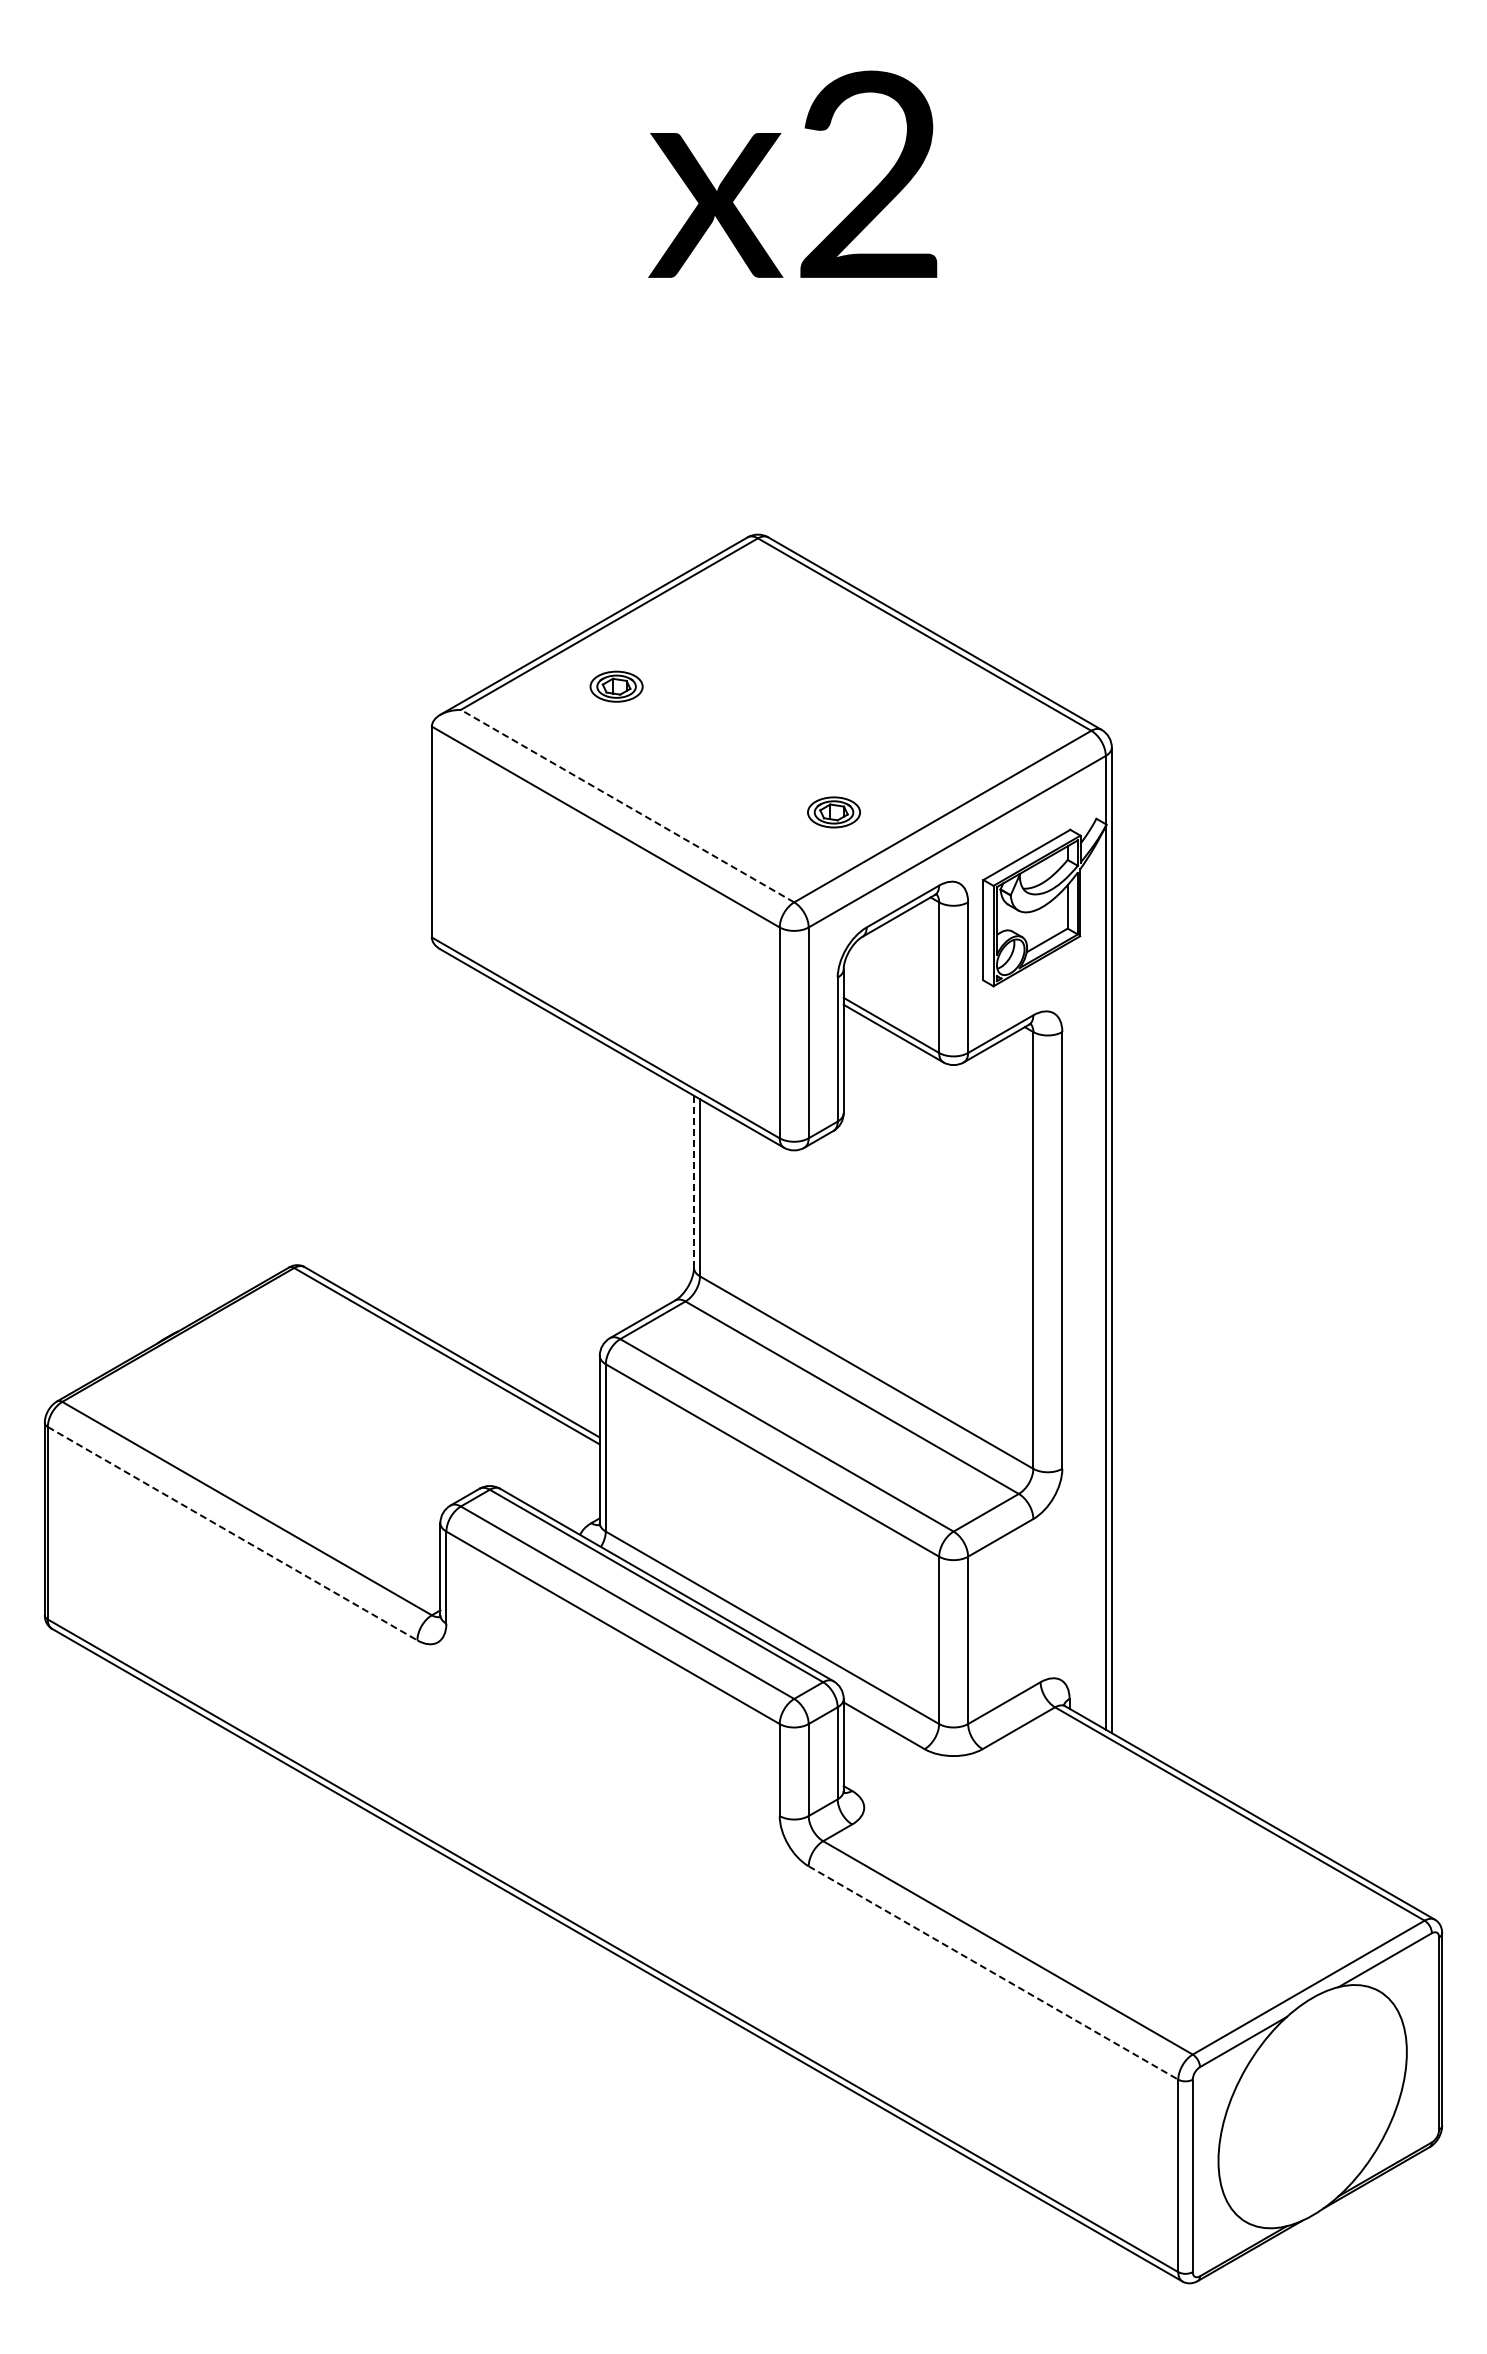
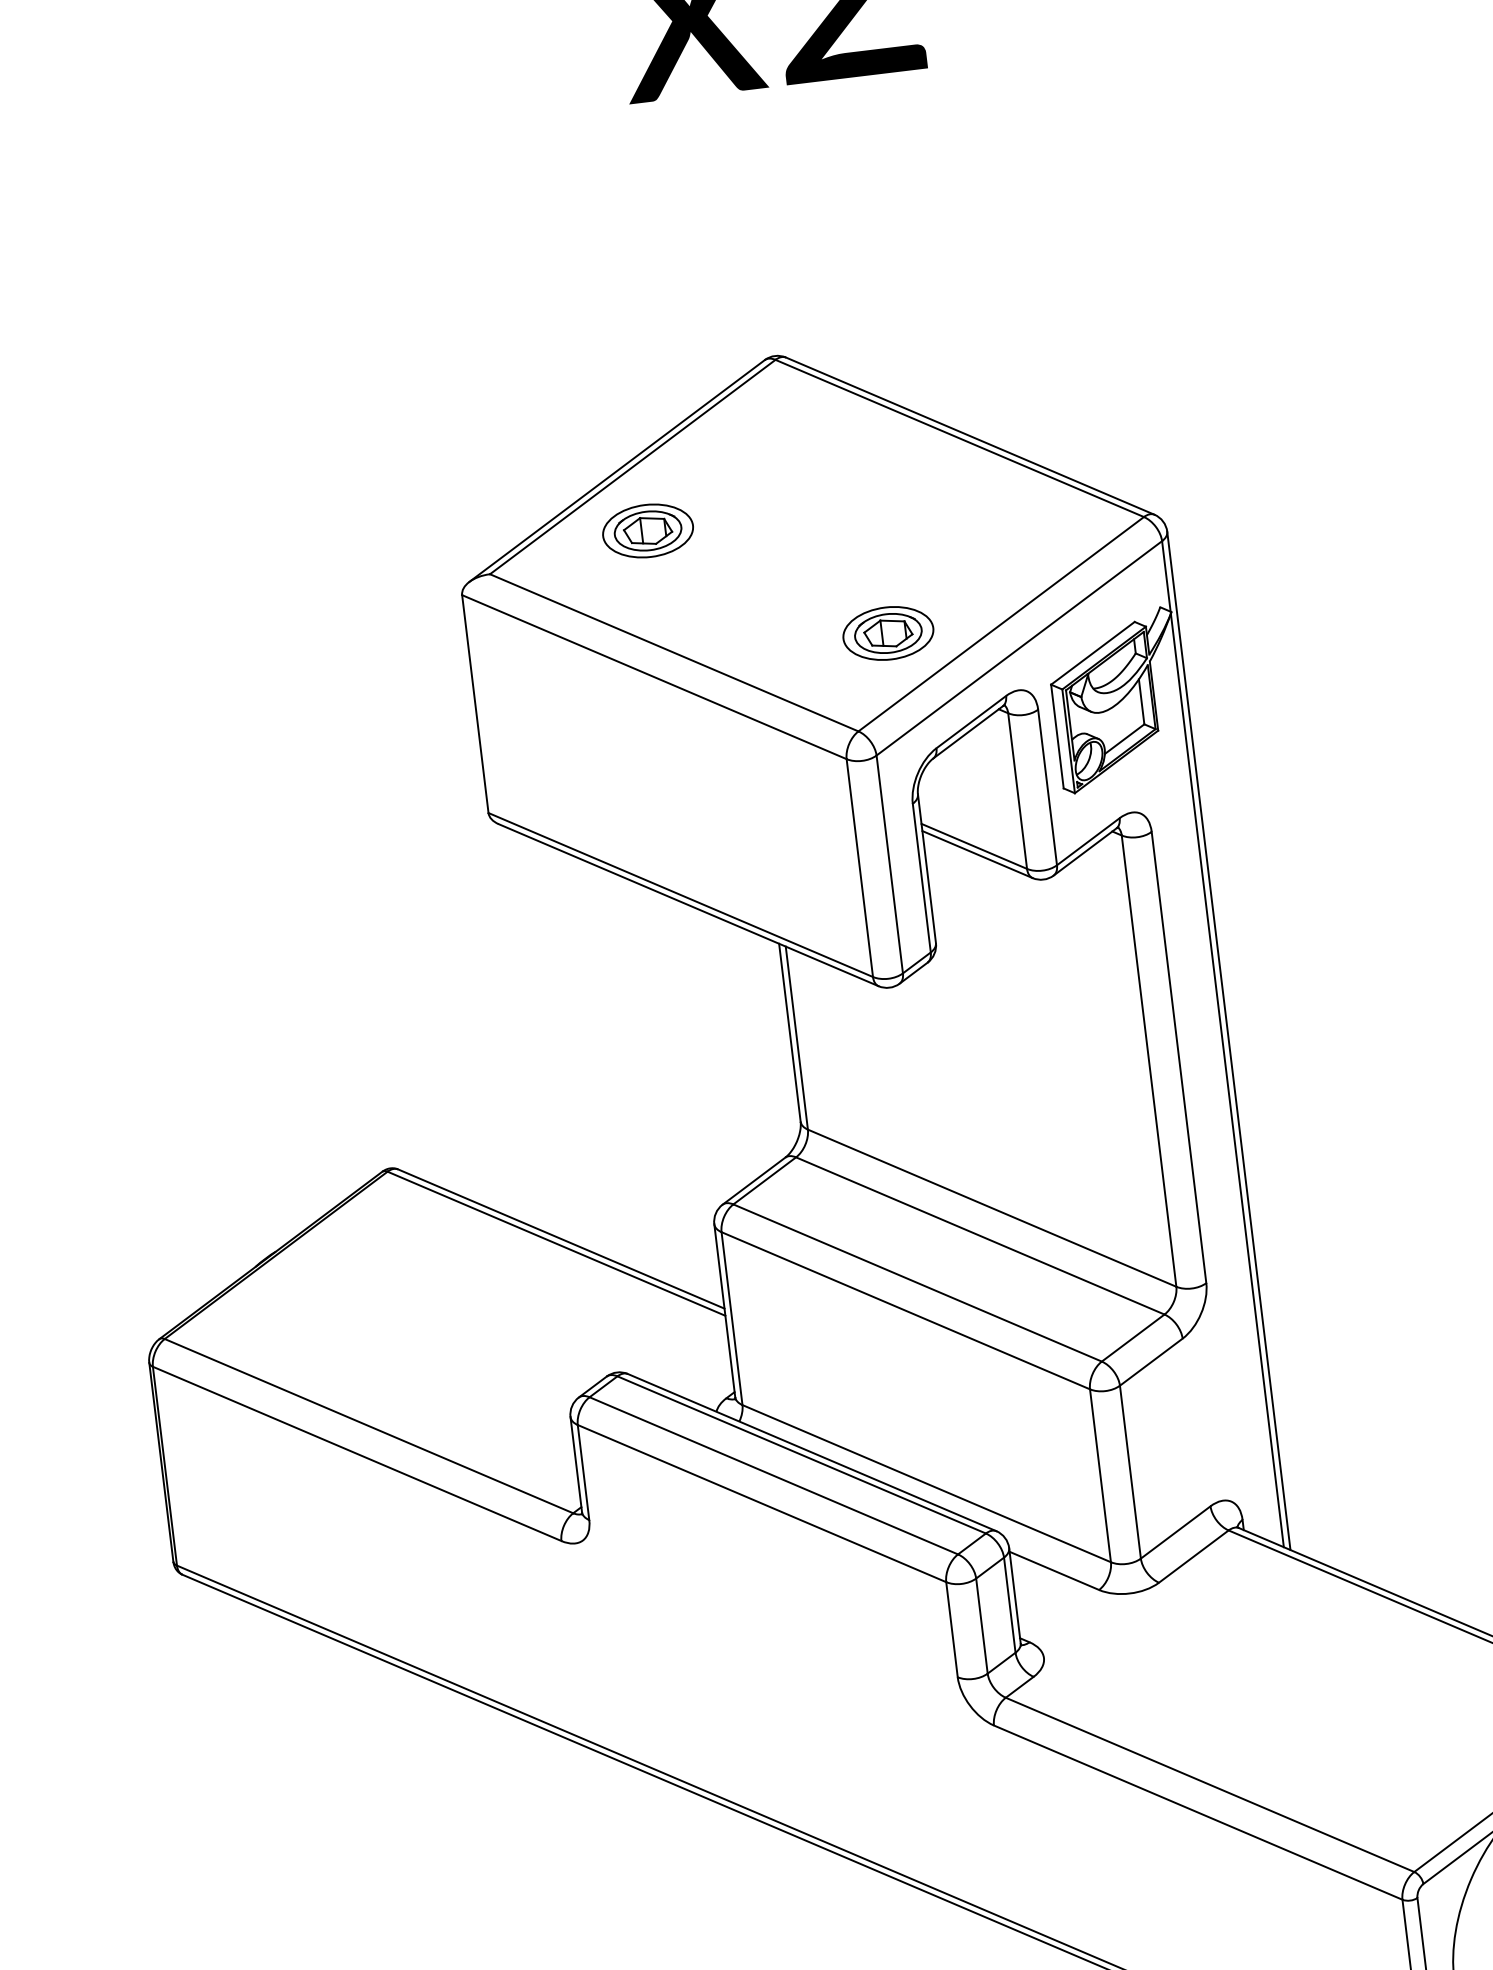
part: (616, 686) -> (647, 530), size x1.67
line: (627, 805) -> (674, 652), dashed -> solid
part: (833, 812) -> (887, 633), size x1.67
line: (694, 1182) -> (790, 1033), dashed -> solid
line: (233, 1533) -> (358, 1453), dashed -> solid
line: (993, 1973) -> (1198, 1813), dashed -> solid

